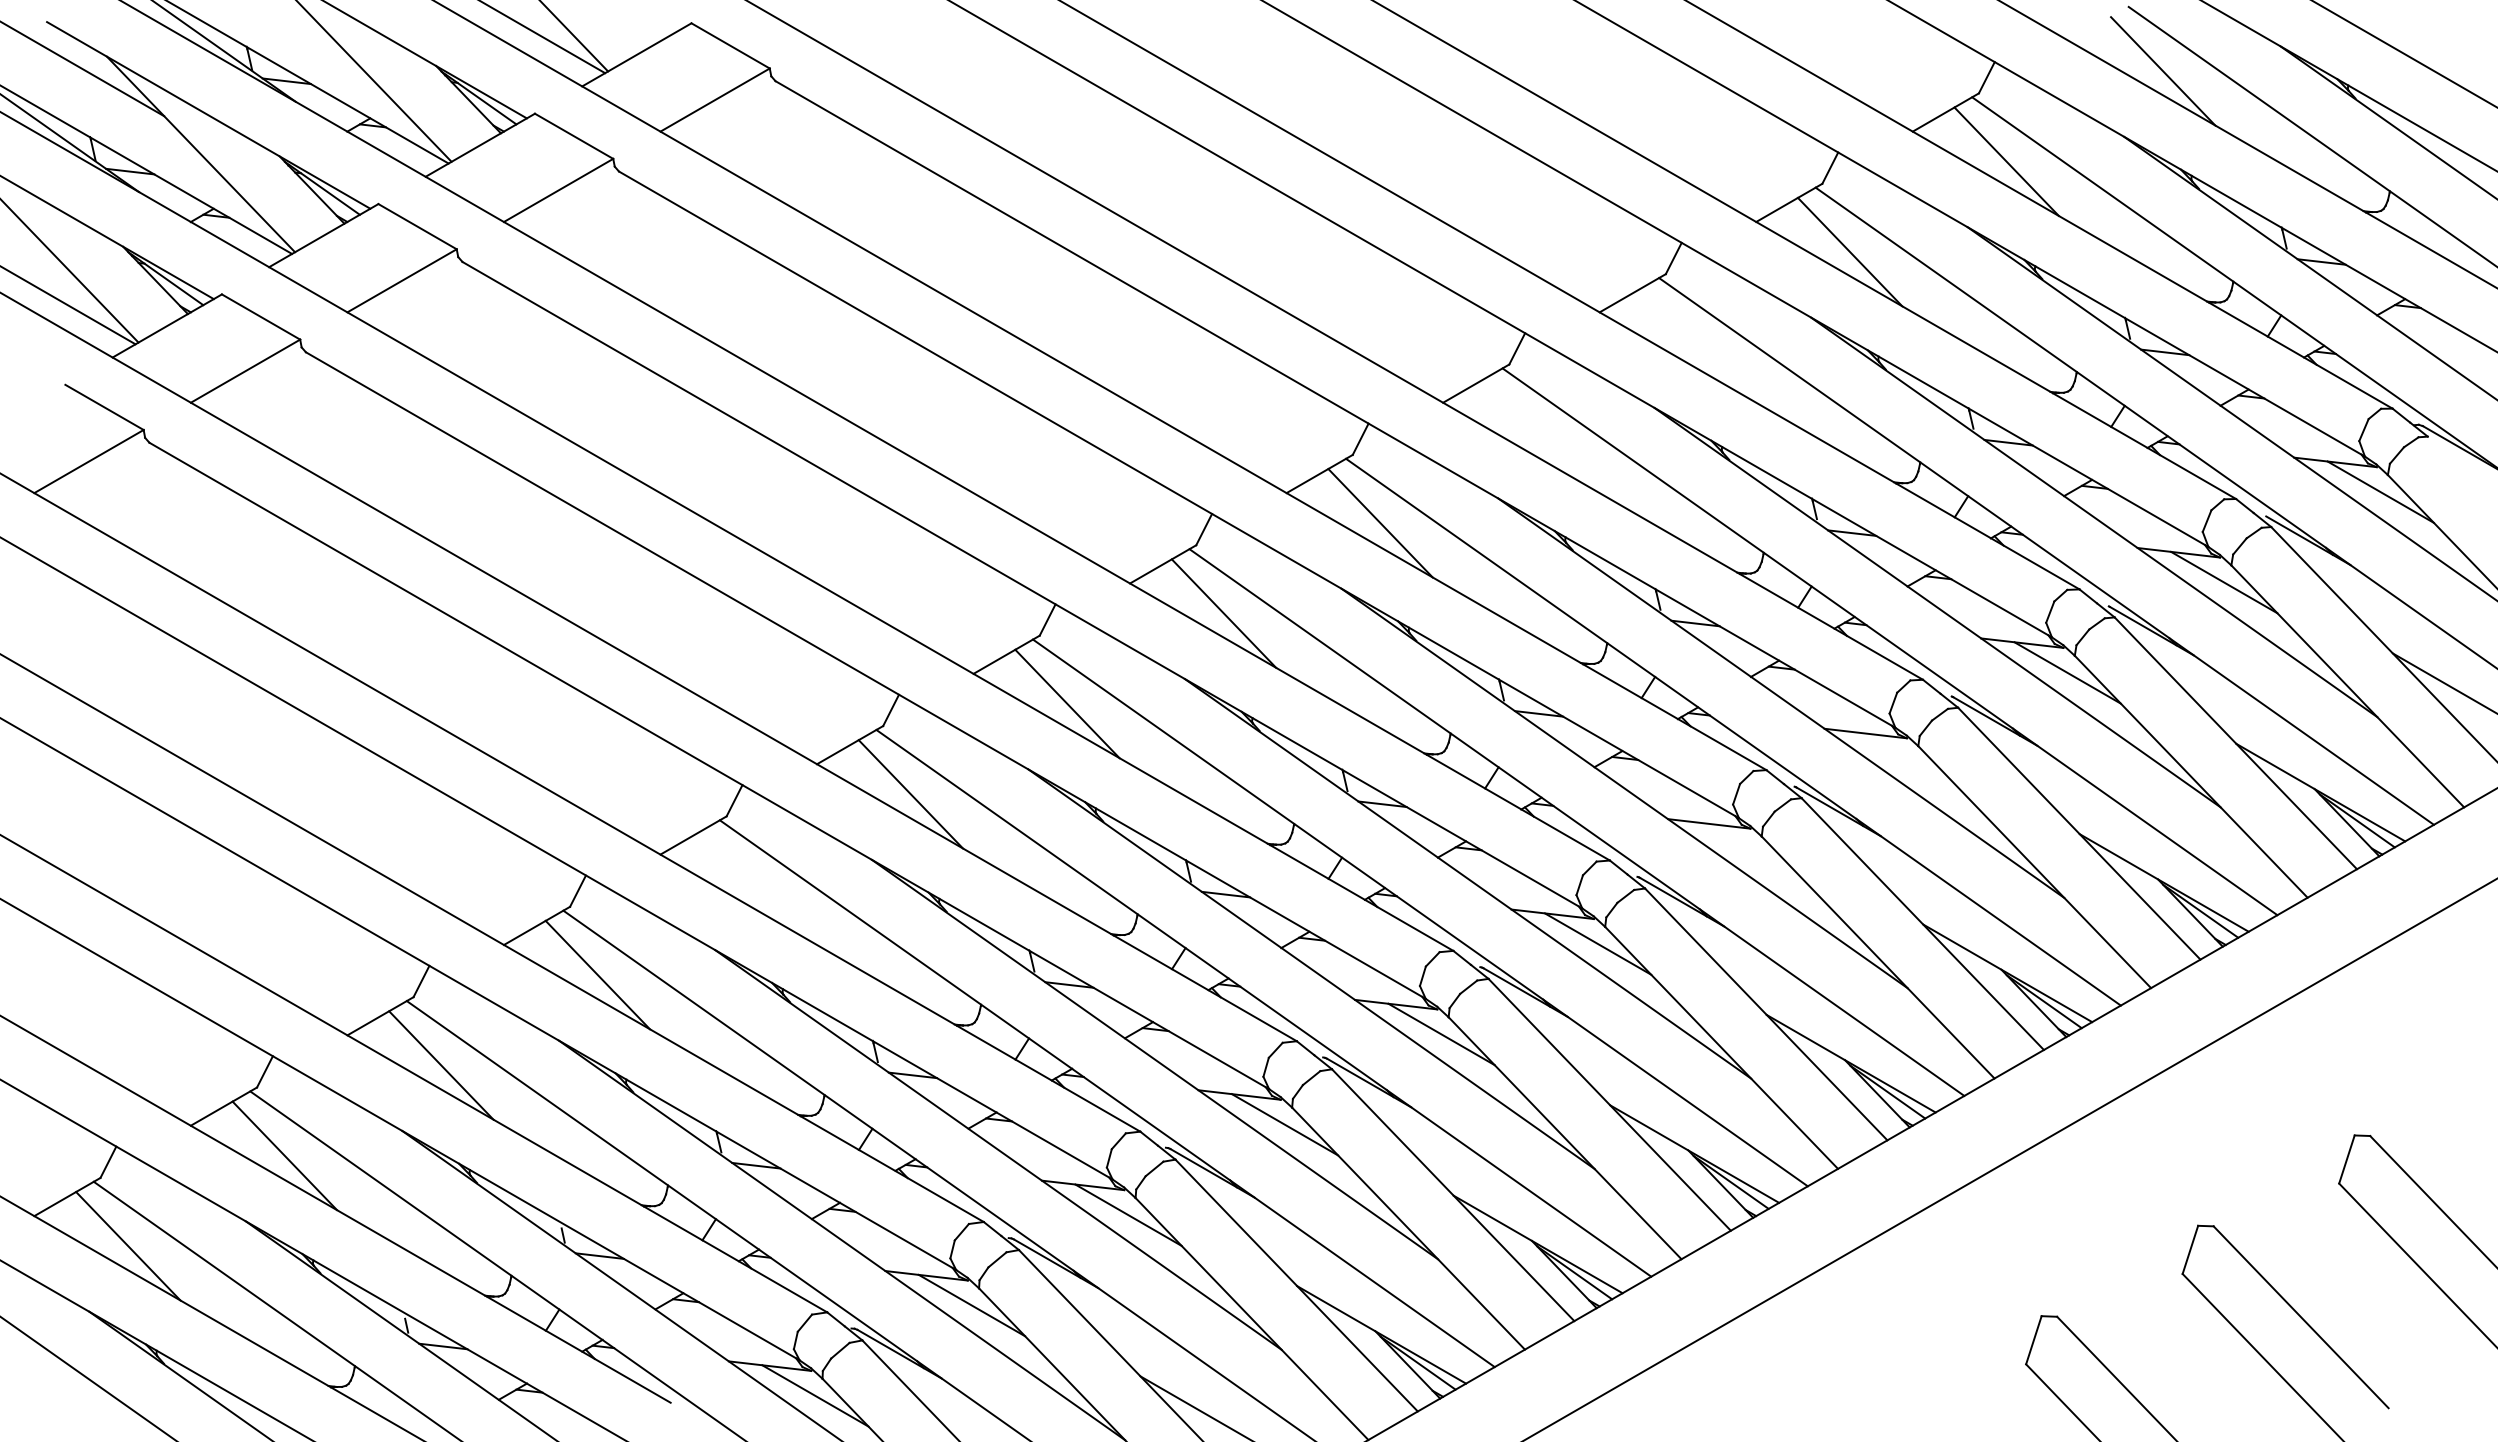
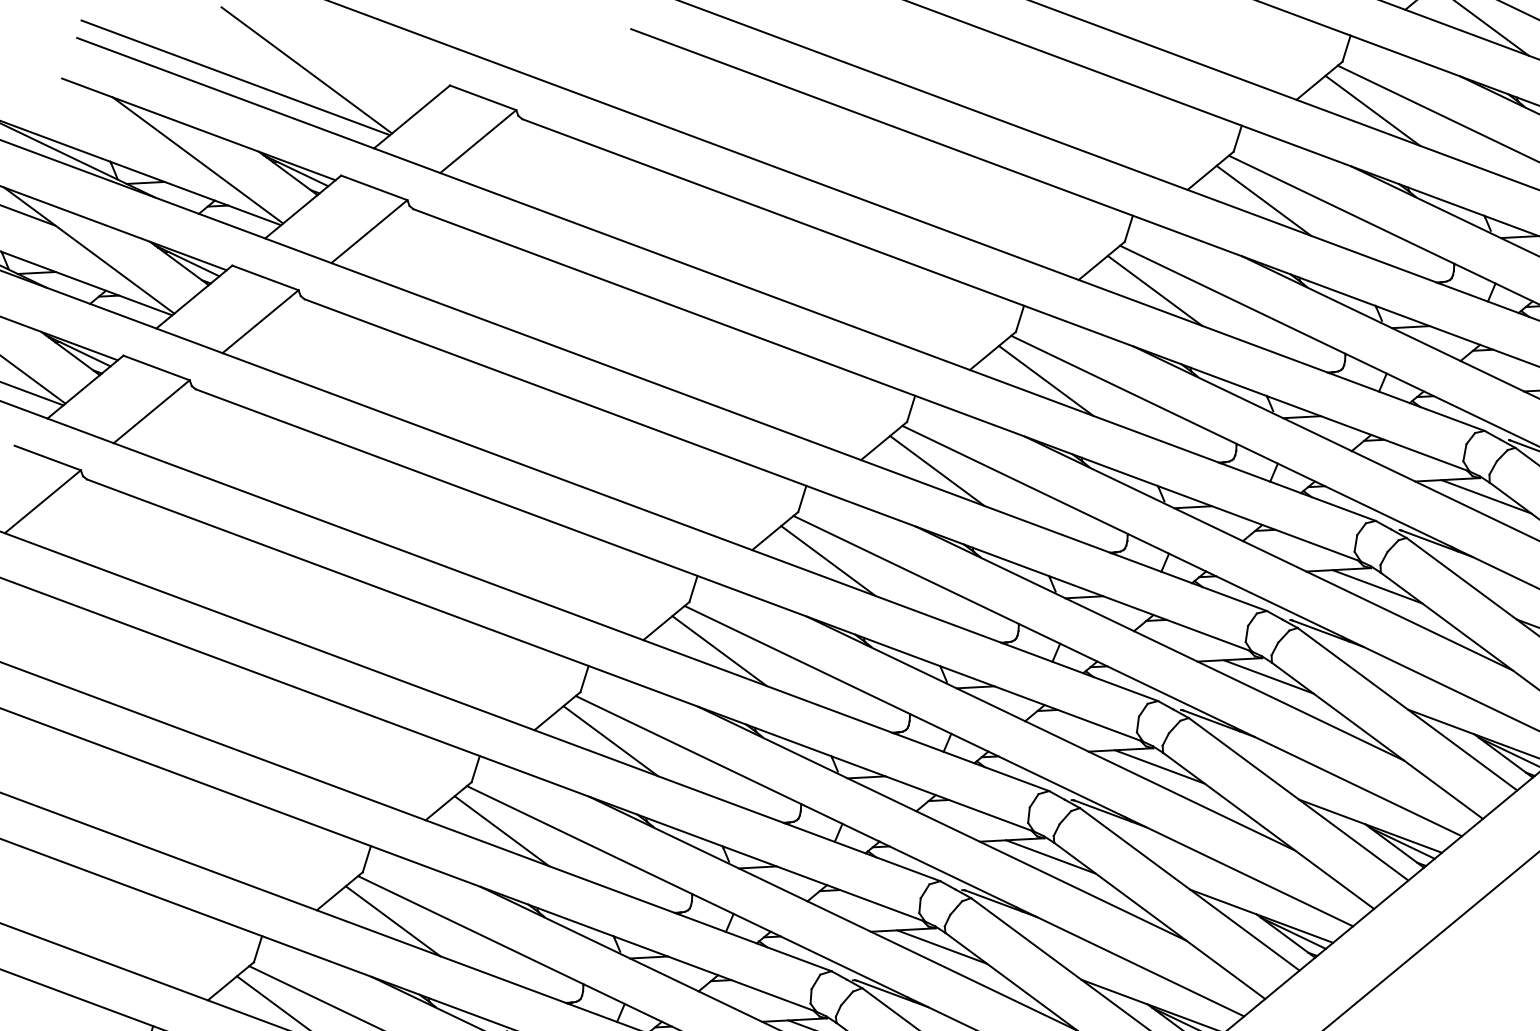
line: (1693, 342) -> (1263, 200), added
line: (1536, 432) -> (1154, 290), added
line: (1911, 762) -> (1486, 496), added
line: (1754, 853) -> (1377, 586), added
line: (754, 884) -> (610, 740), added

